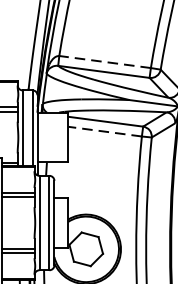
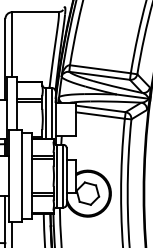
line: (105, 62) -> (100, 69), dashed -> solid
line: (105, 131) -> (100, 115), dashed -> solid

